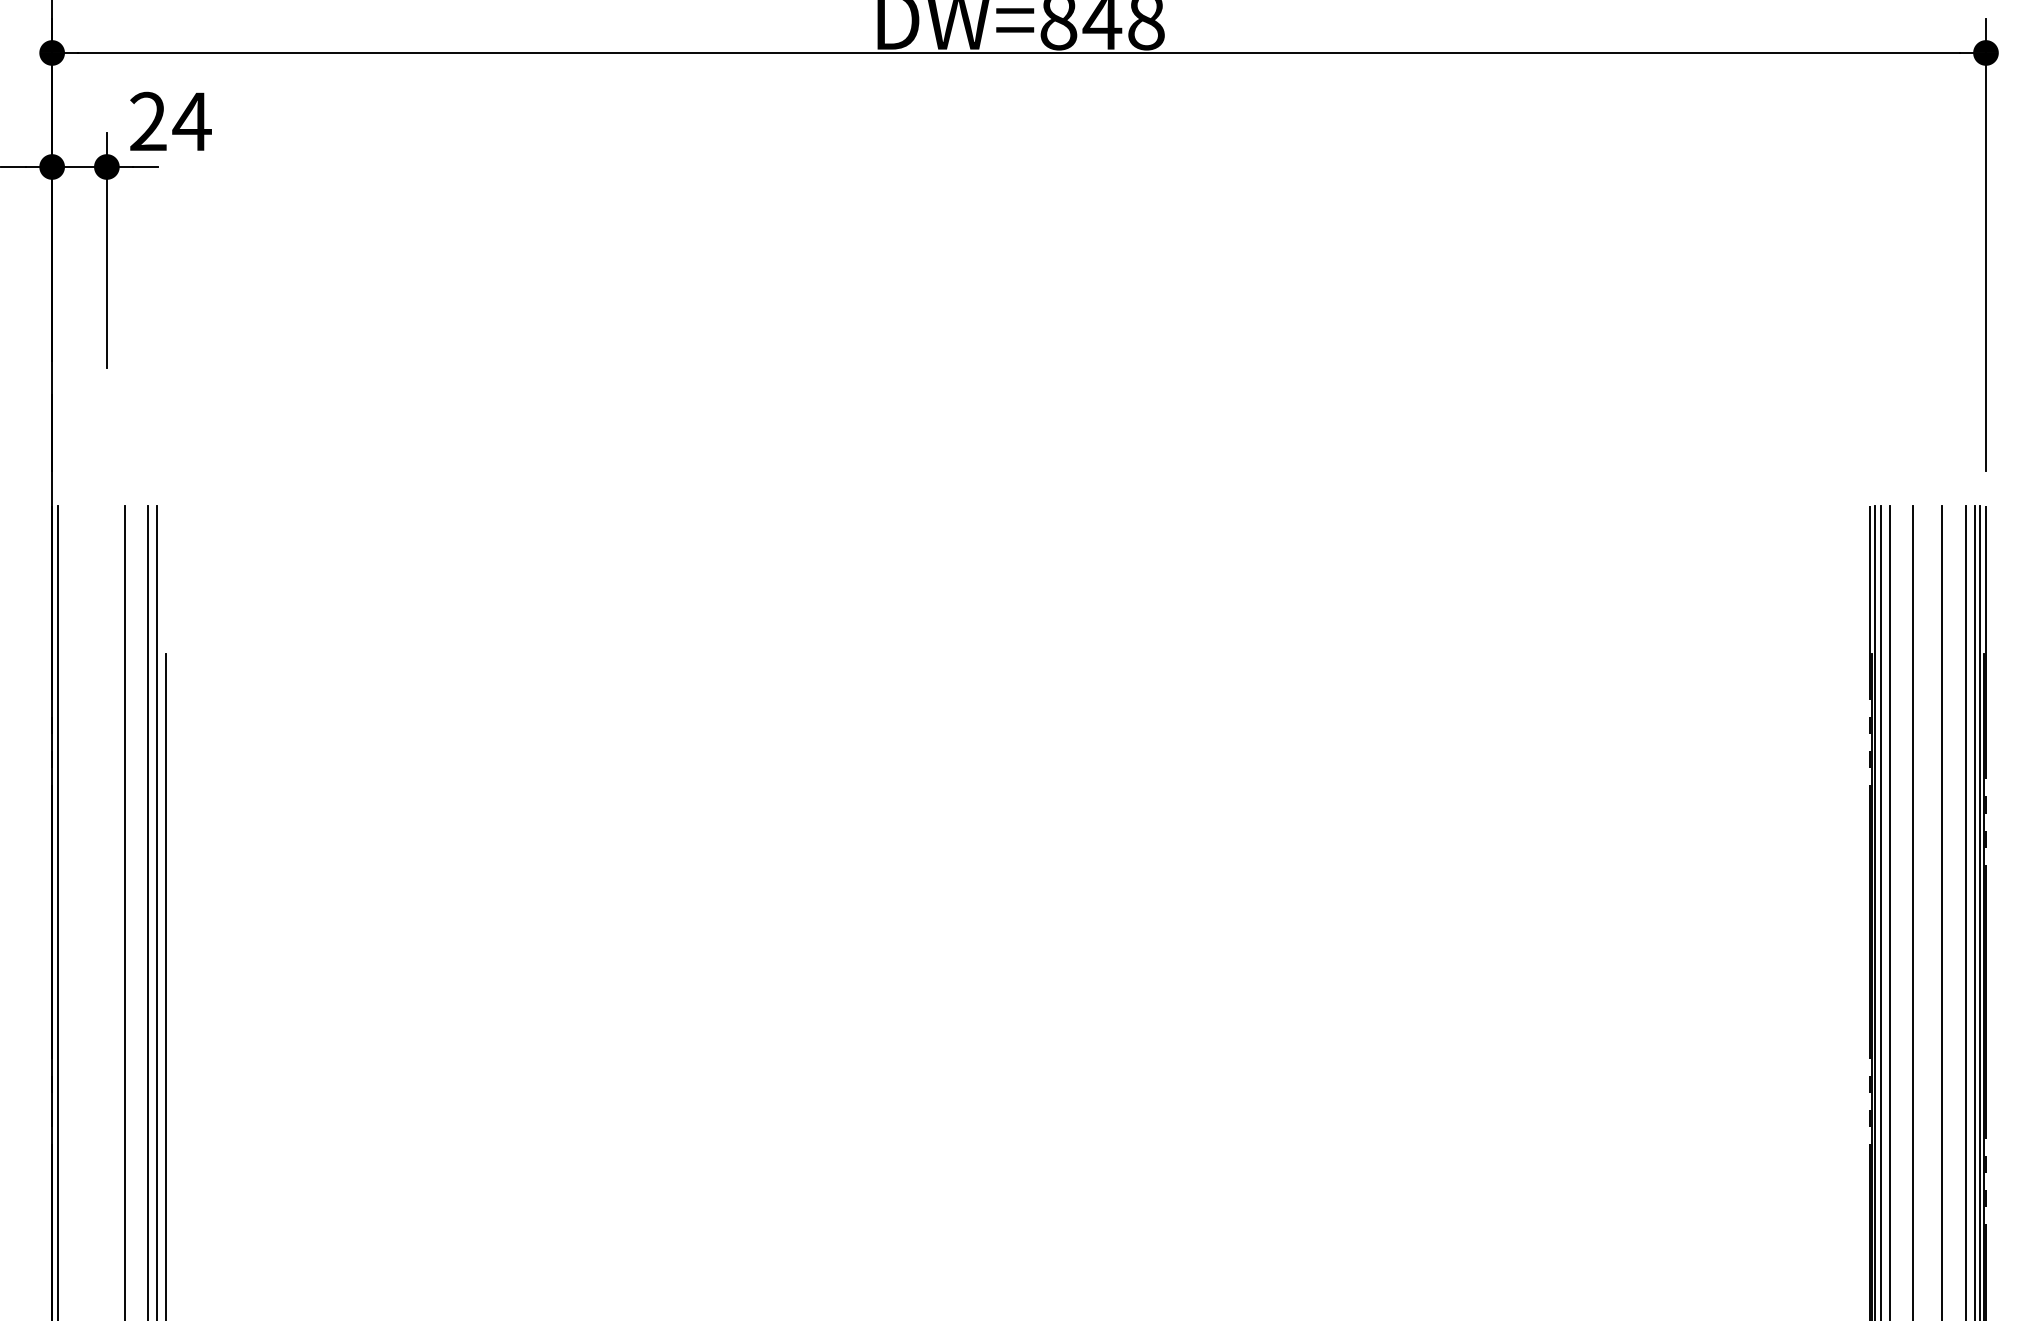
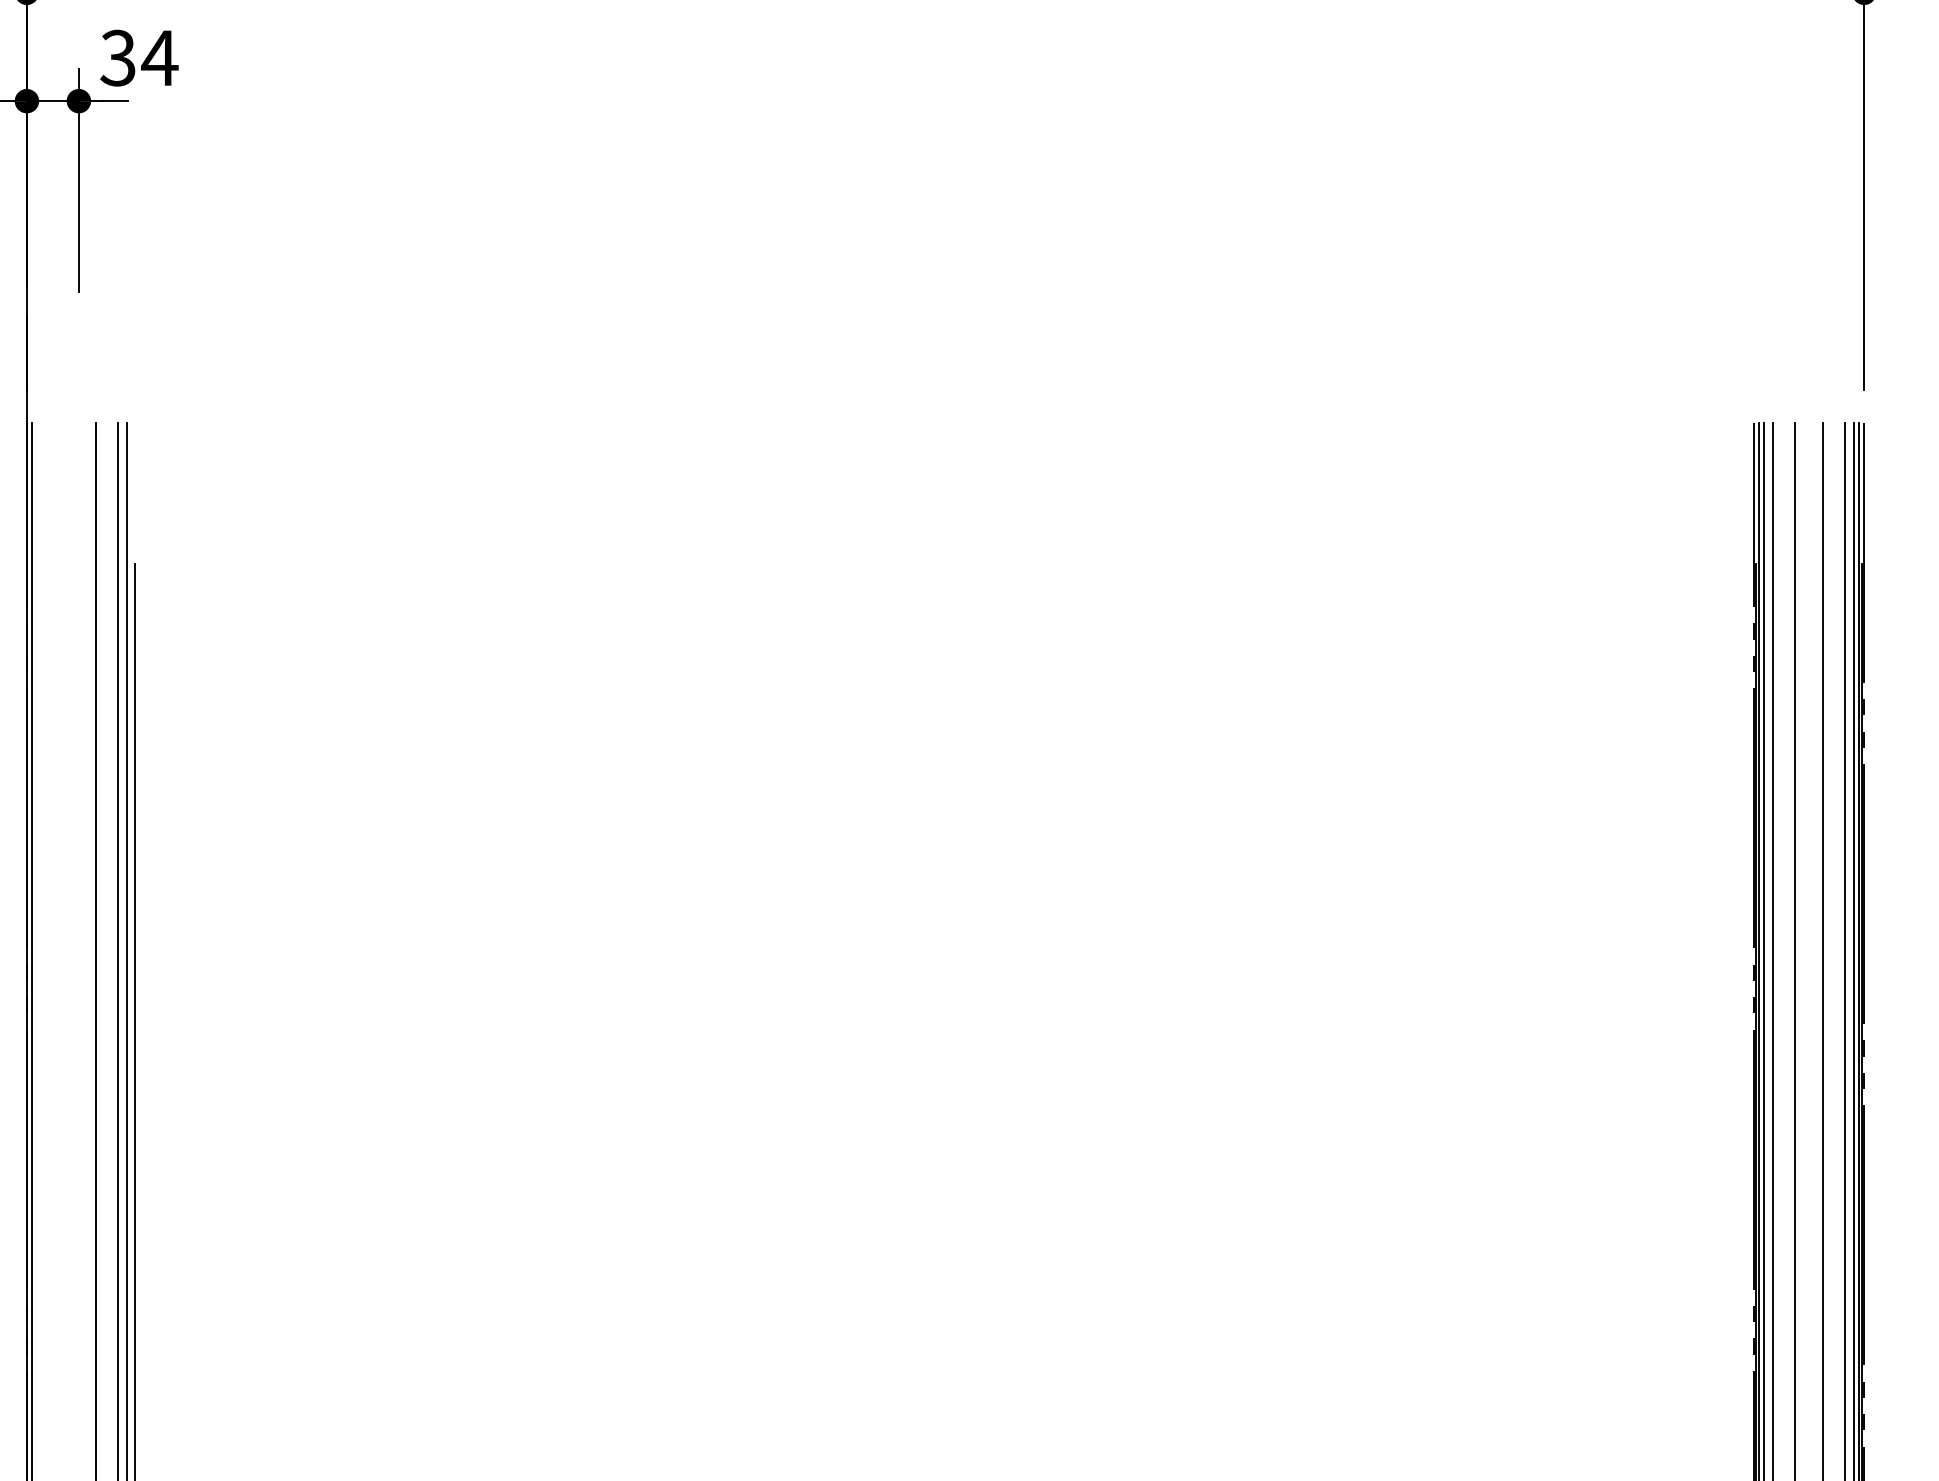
text: (147, 122) -> (117, 58), 24 -> 34

